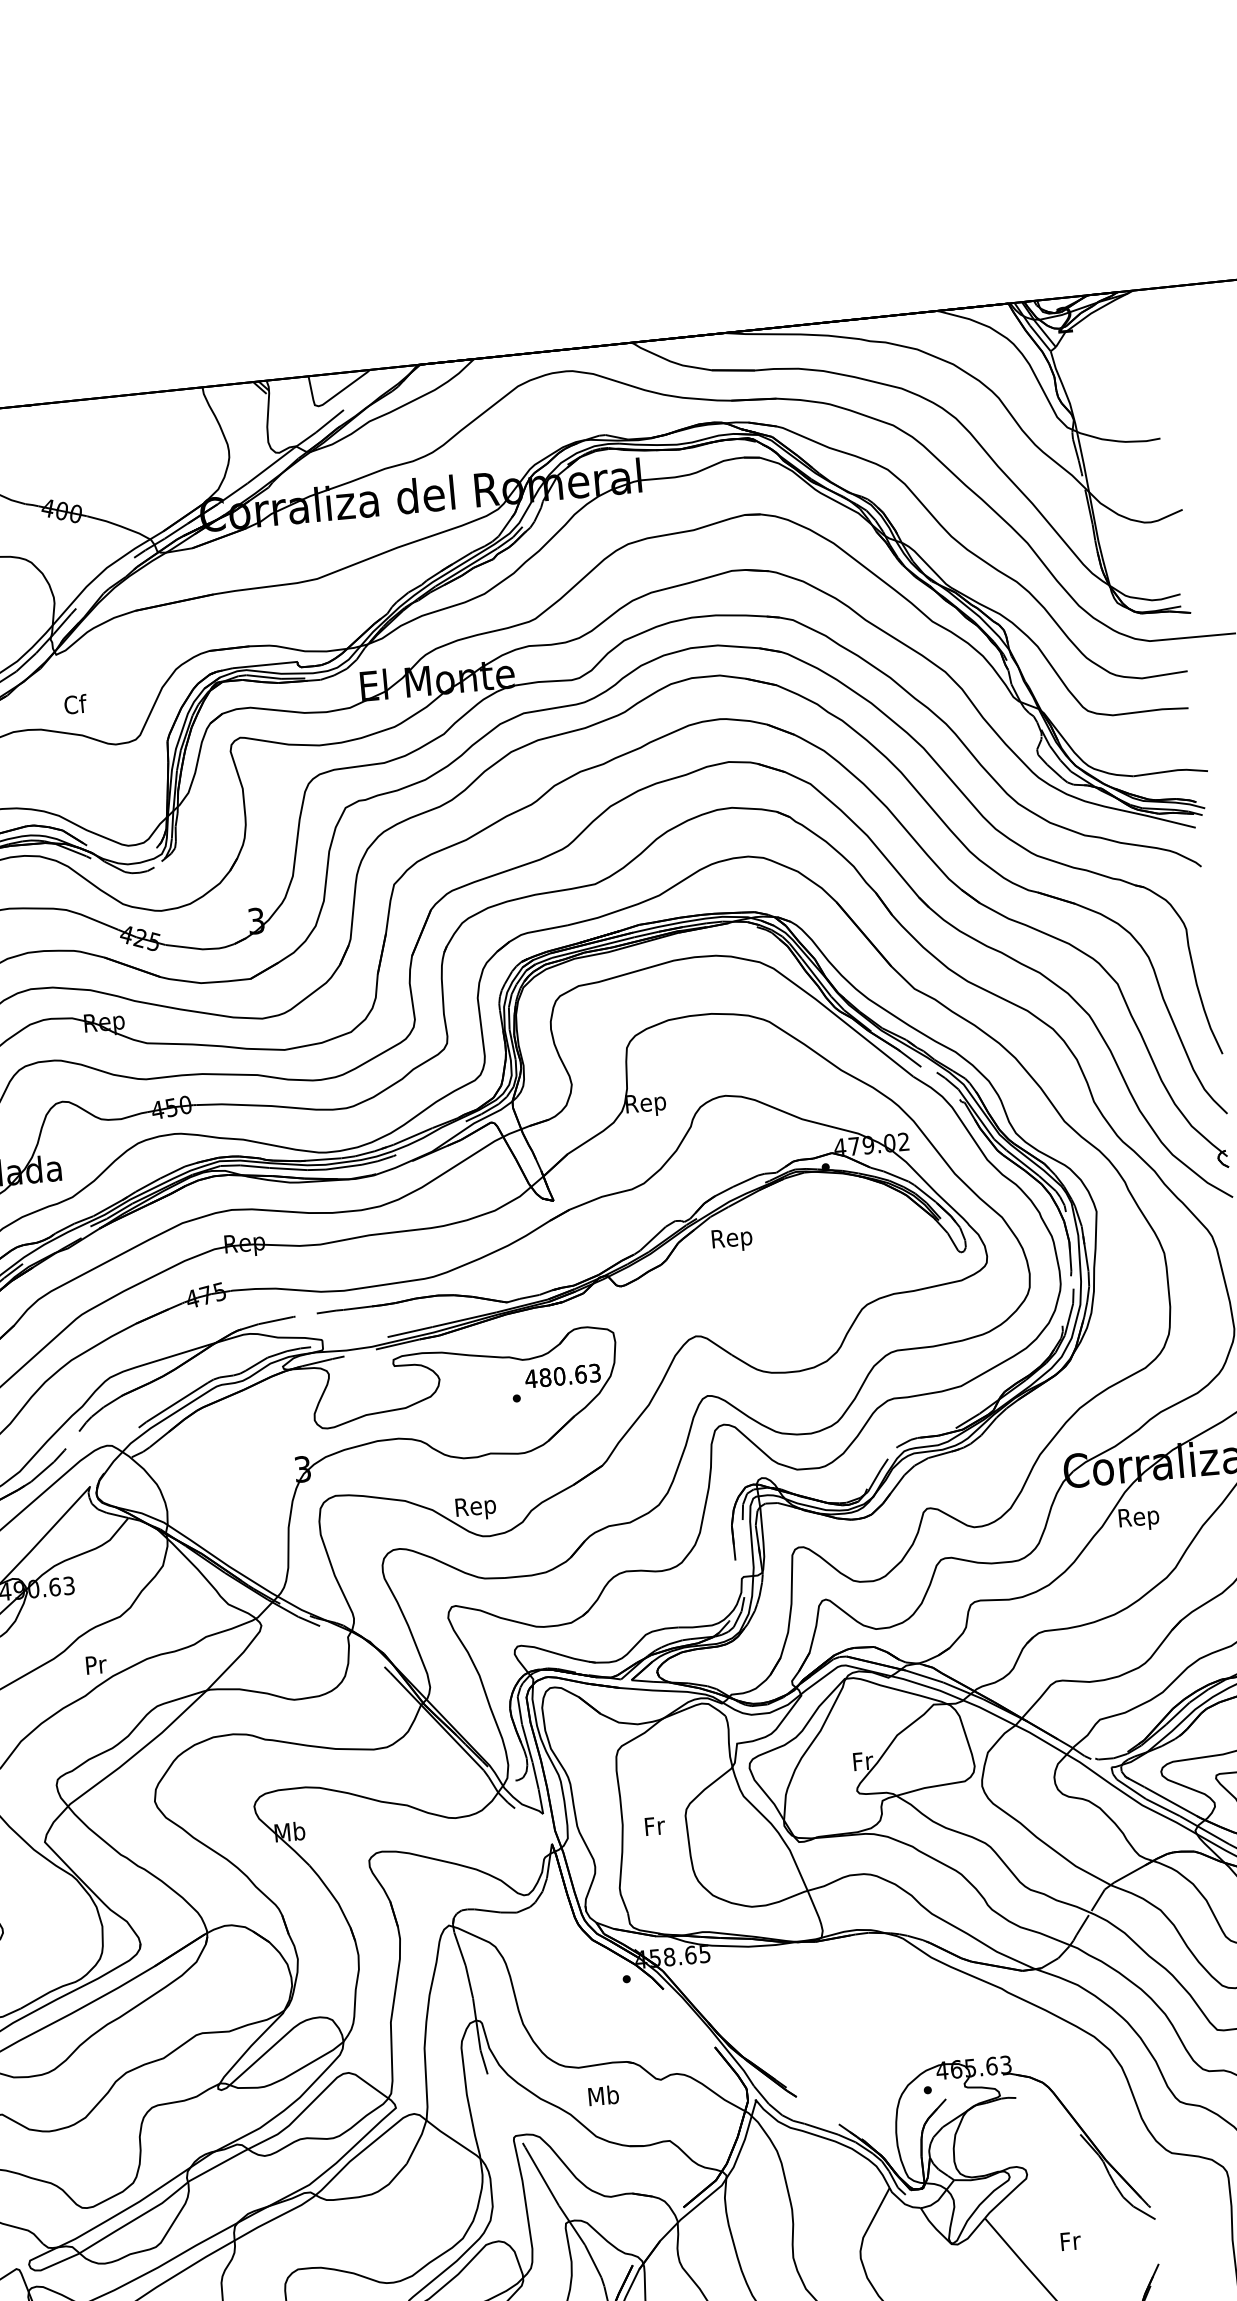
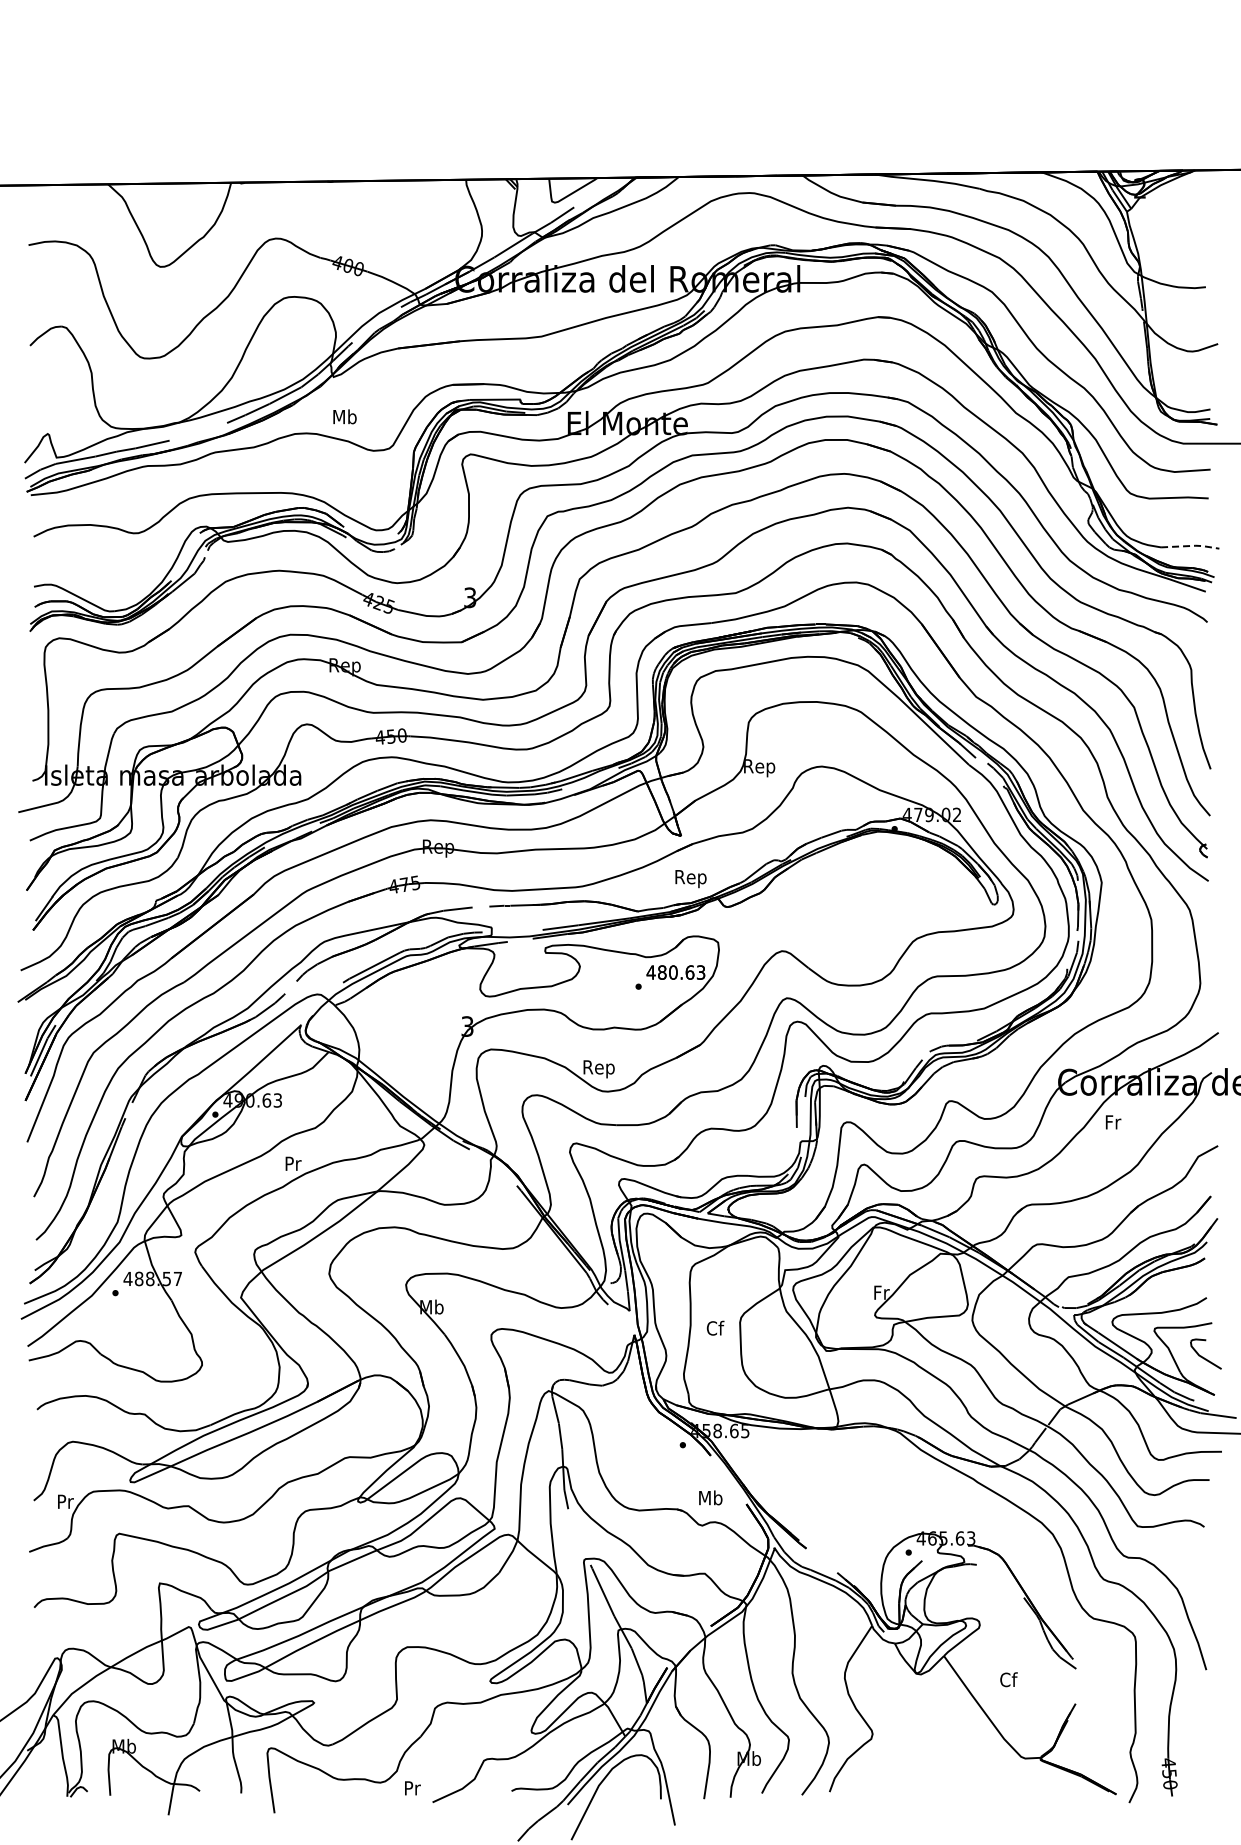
text: (74, 703) -> (344, 416), Cf -> Mb
line: (1172, 770) -> (1191, 545), solid -> dashed
text: (731, 1240) -> (690, 879), moved
text: (1138, 1519) -> (1112, 1124), Rep -> Fr
text: (654, 1825) -> (715, 1327), Fr -> Cf
text: (603, 2095) -> (710, 1497), moved
text: (1070, 2240) -> (1008, 1679), Fr -> Cf

